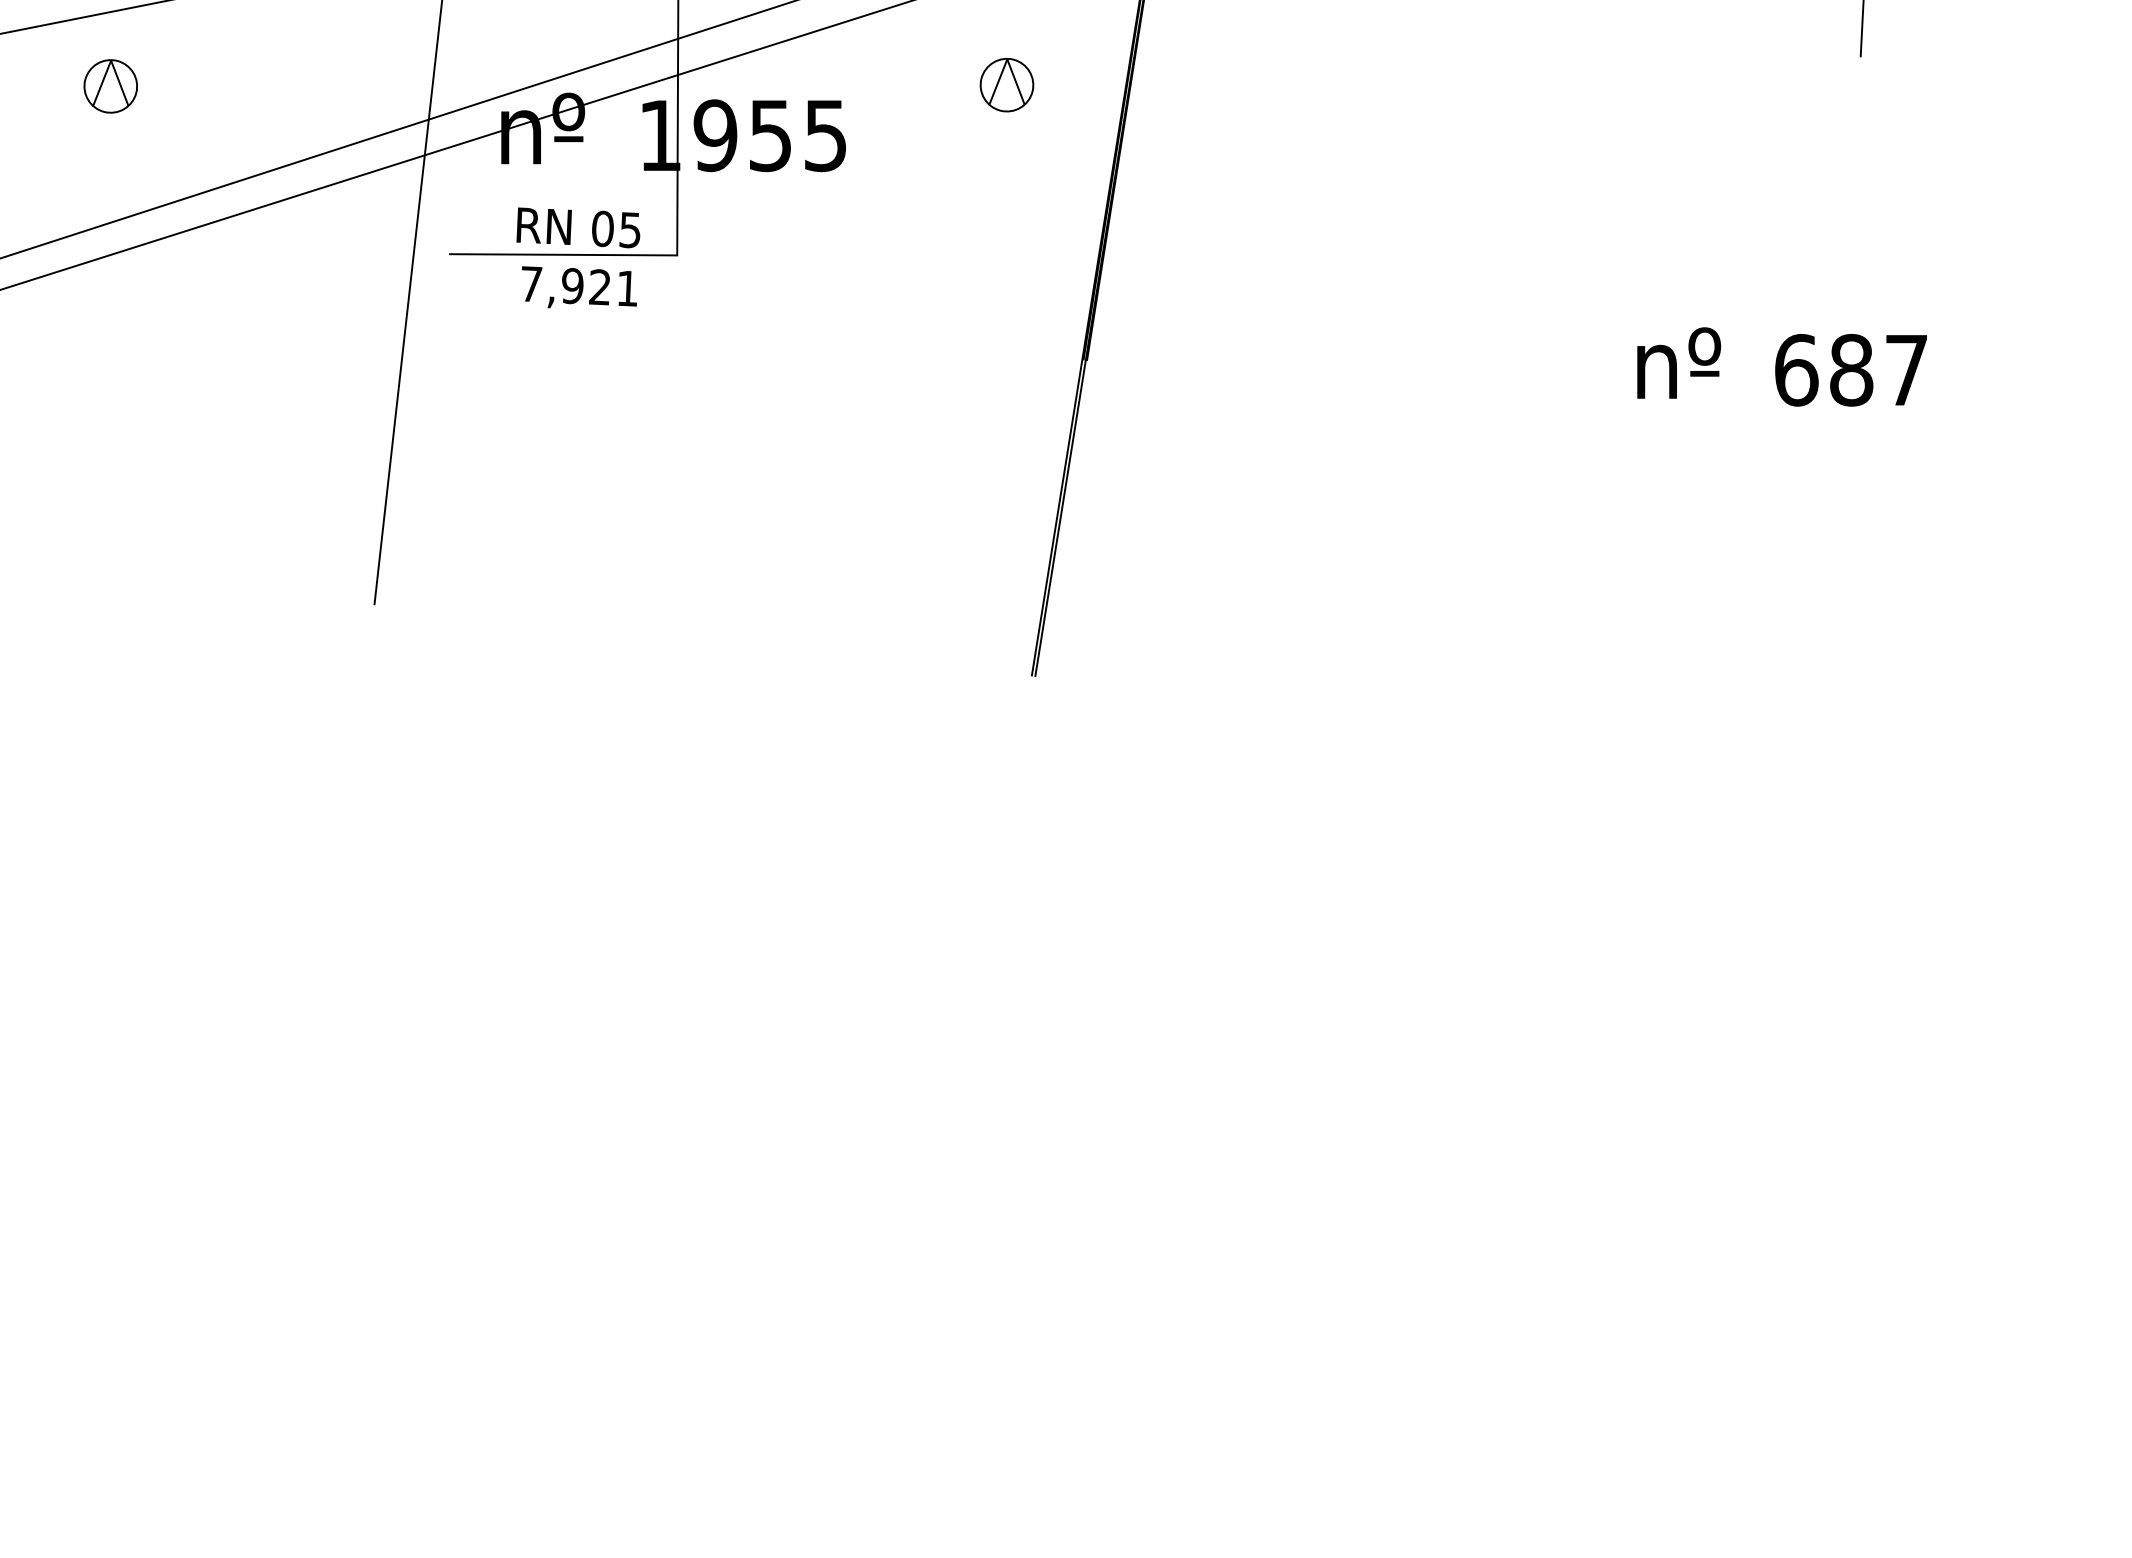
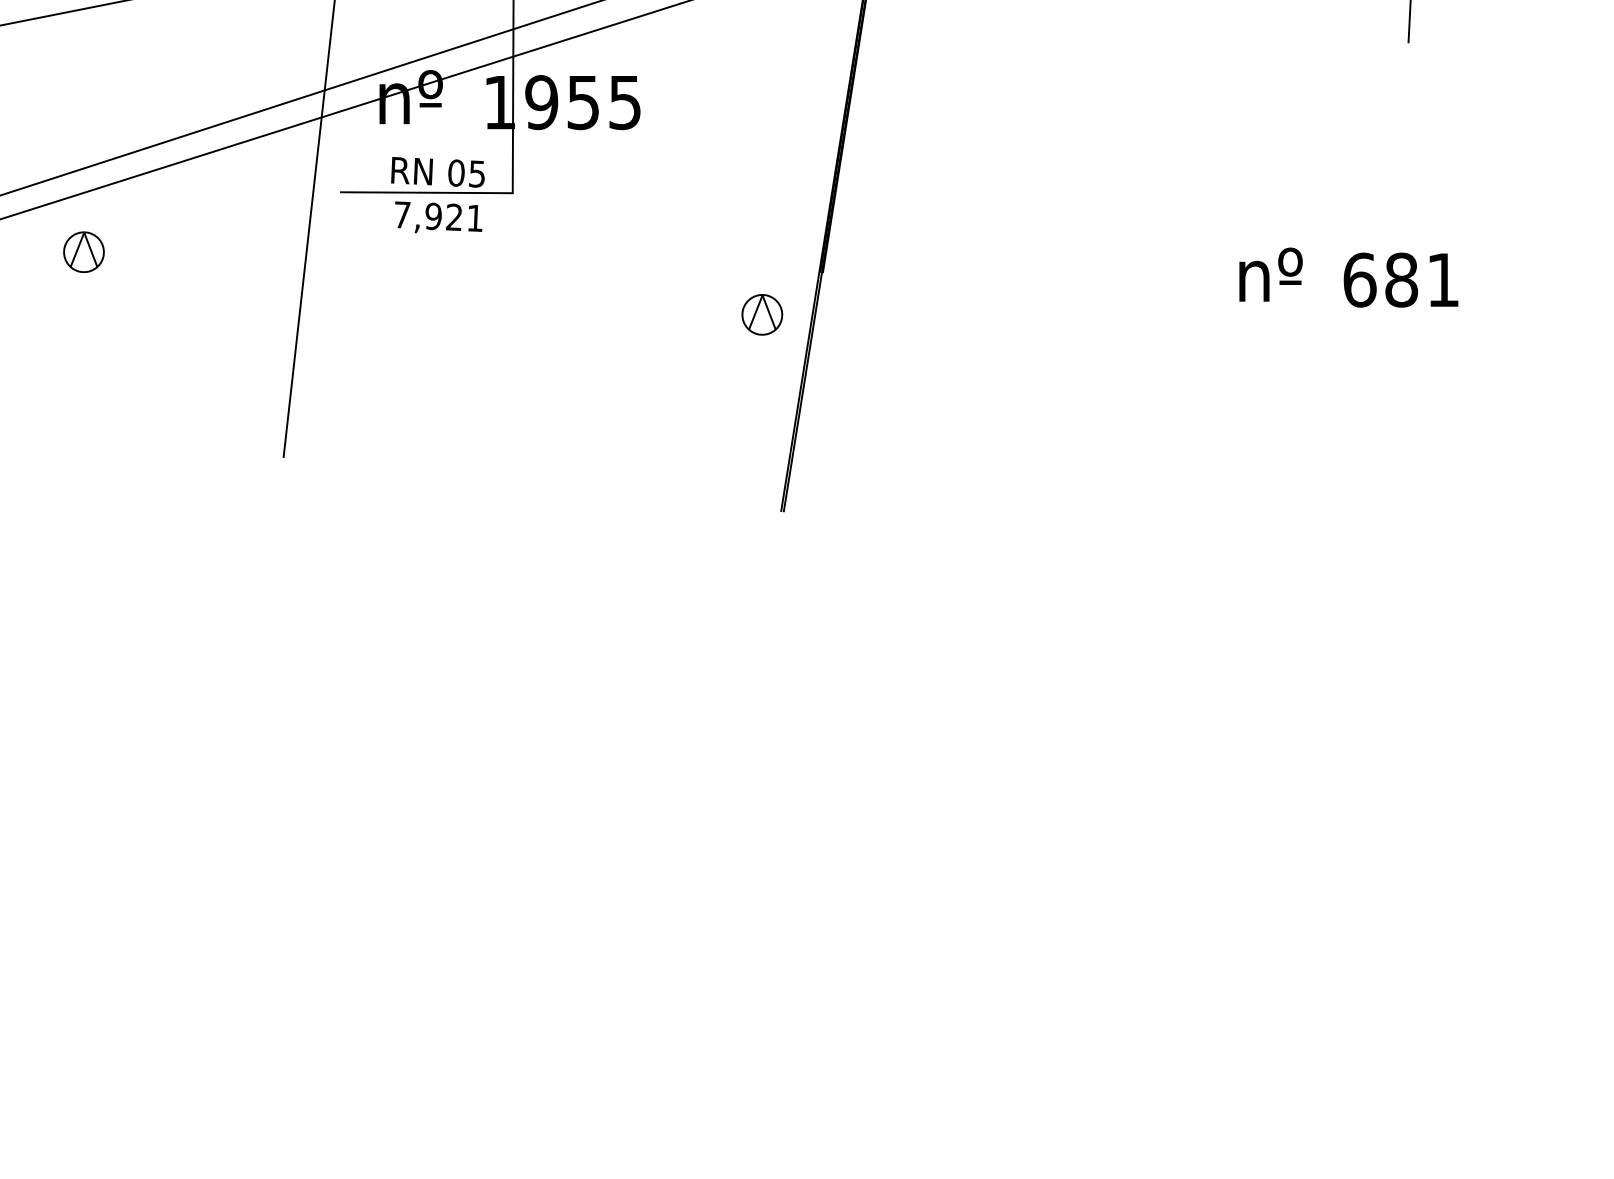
part: (1006, 85) -> (761, 315), moved
part: (110, 86) -> (83, 252), moved
text: (1906, 370) -> (1443, 280), 687 -> 681

